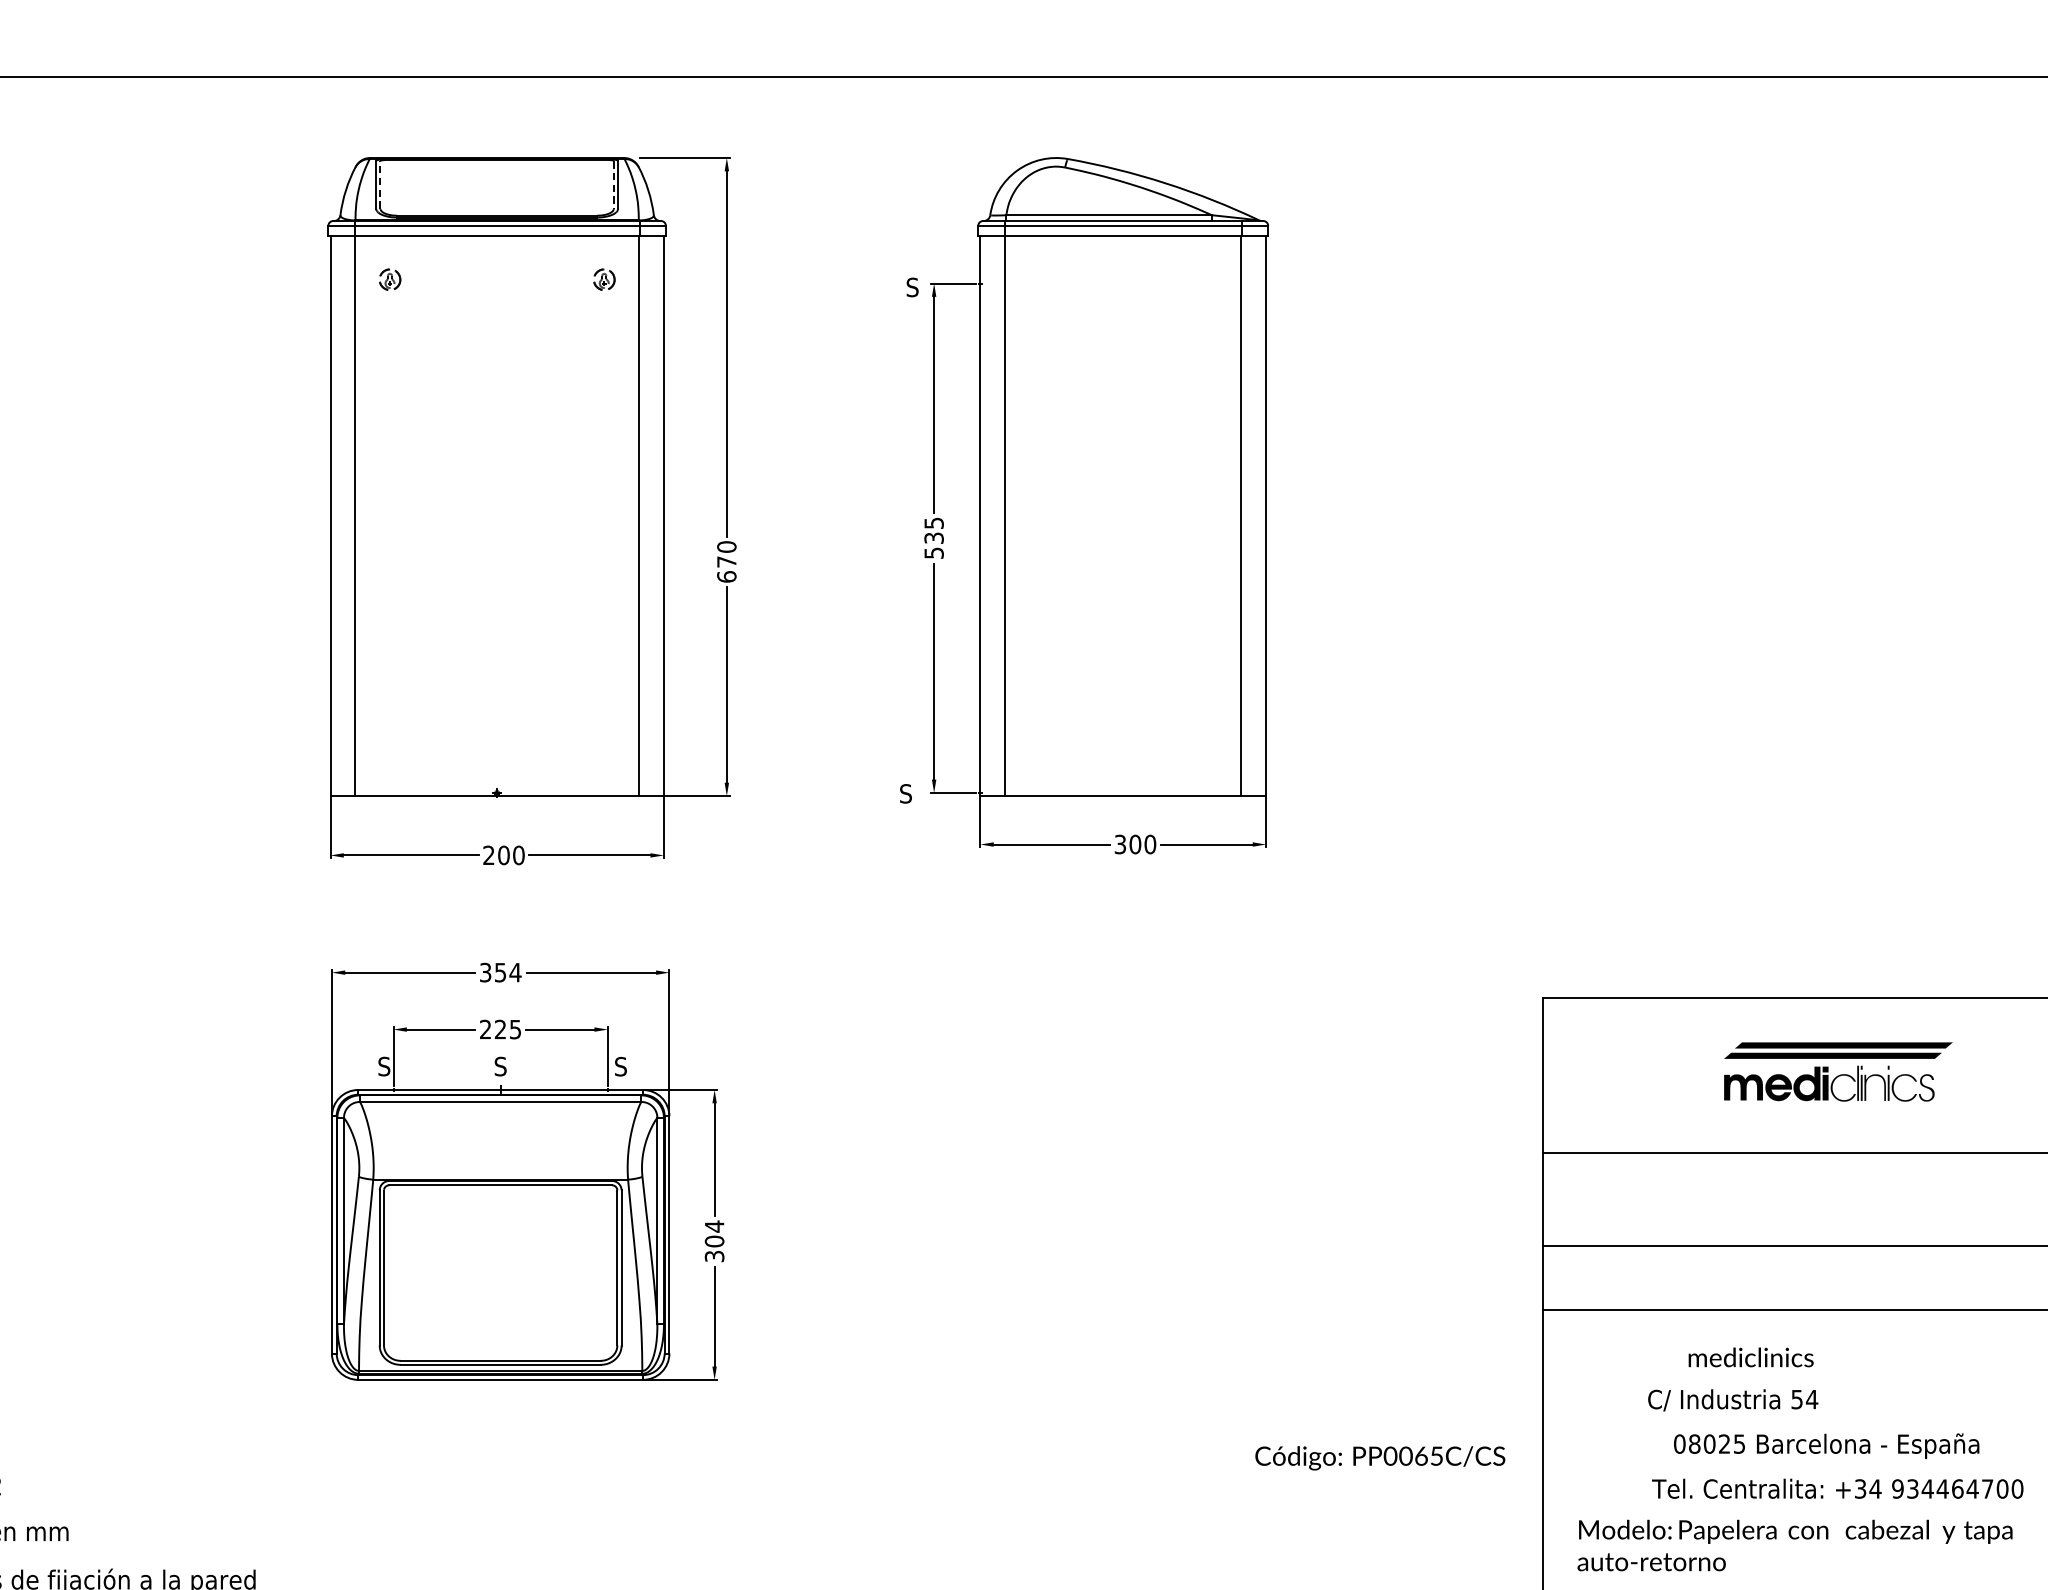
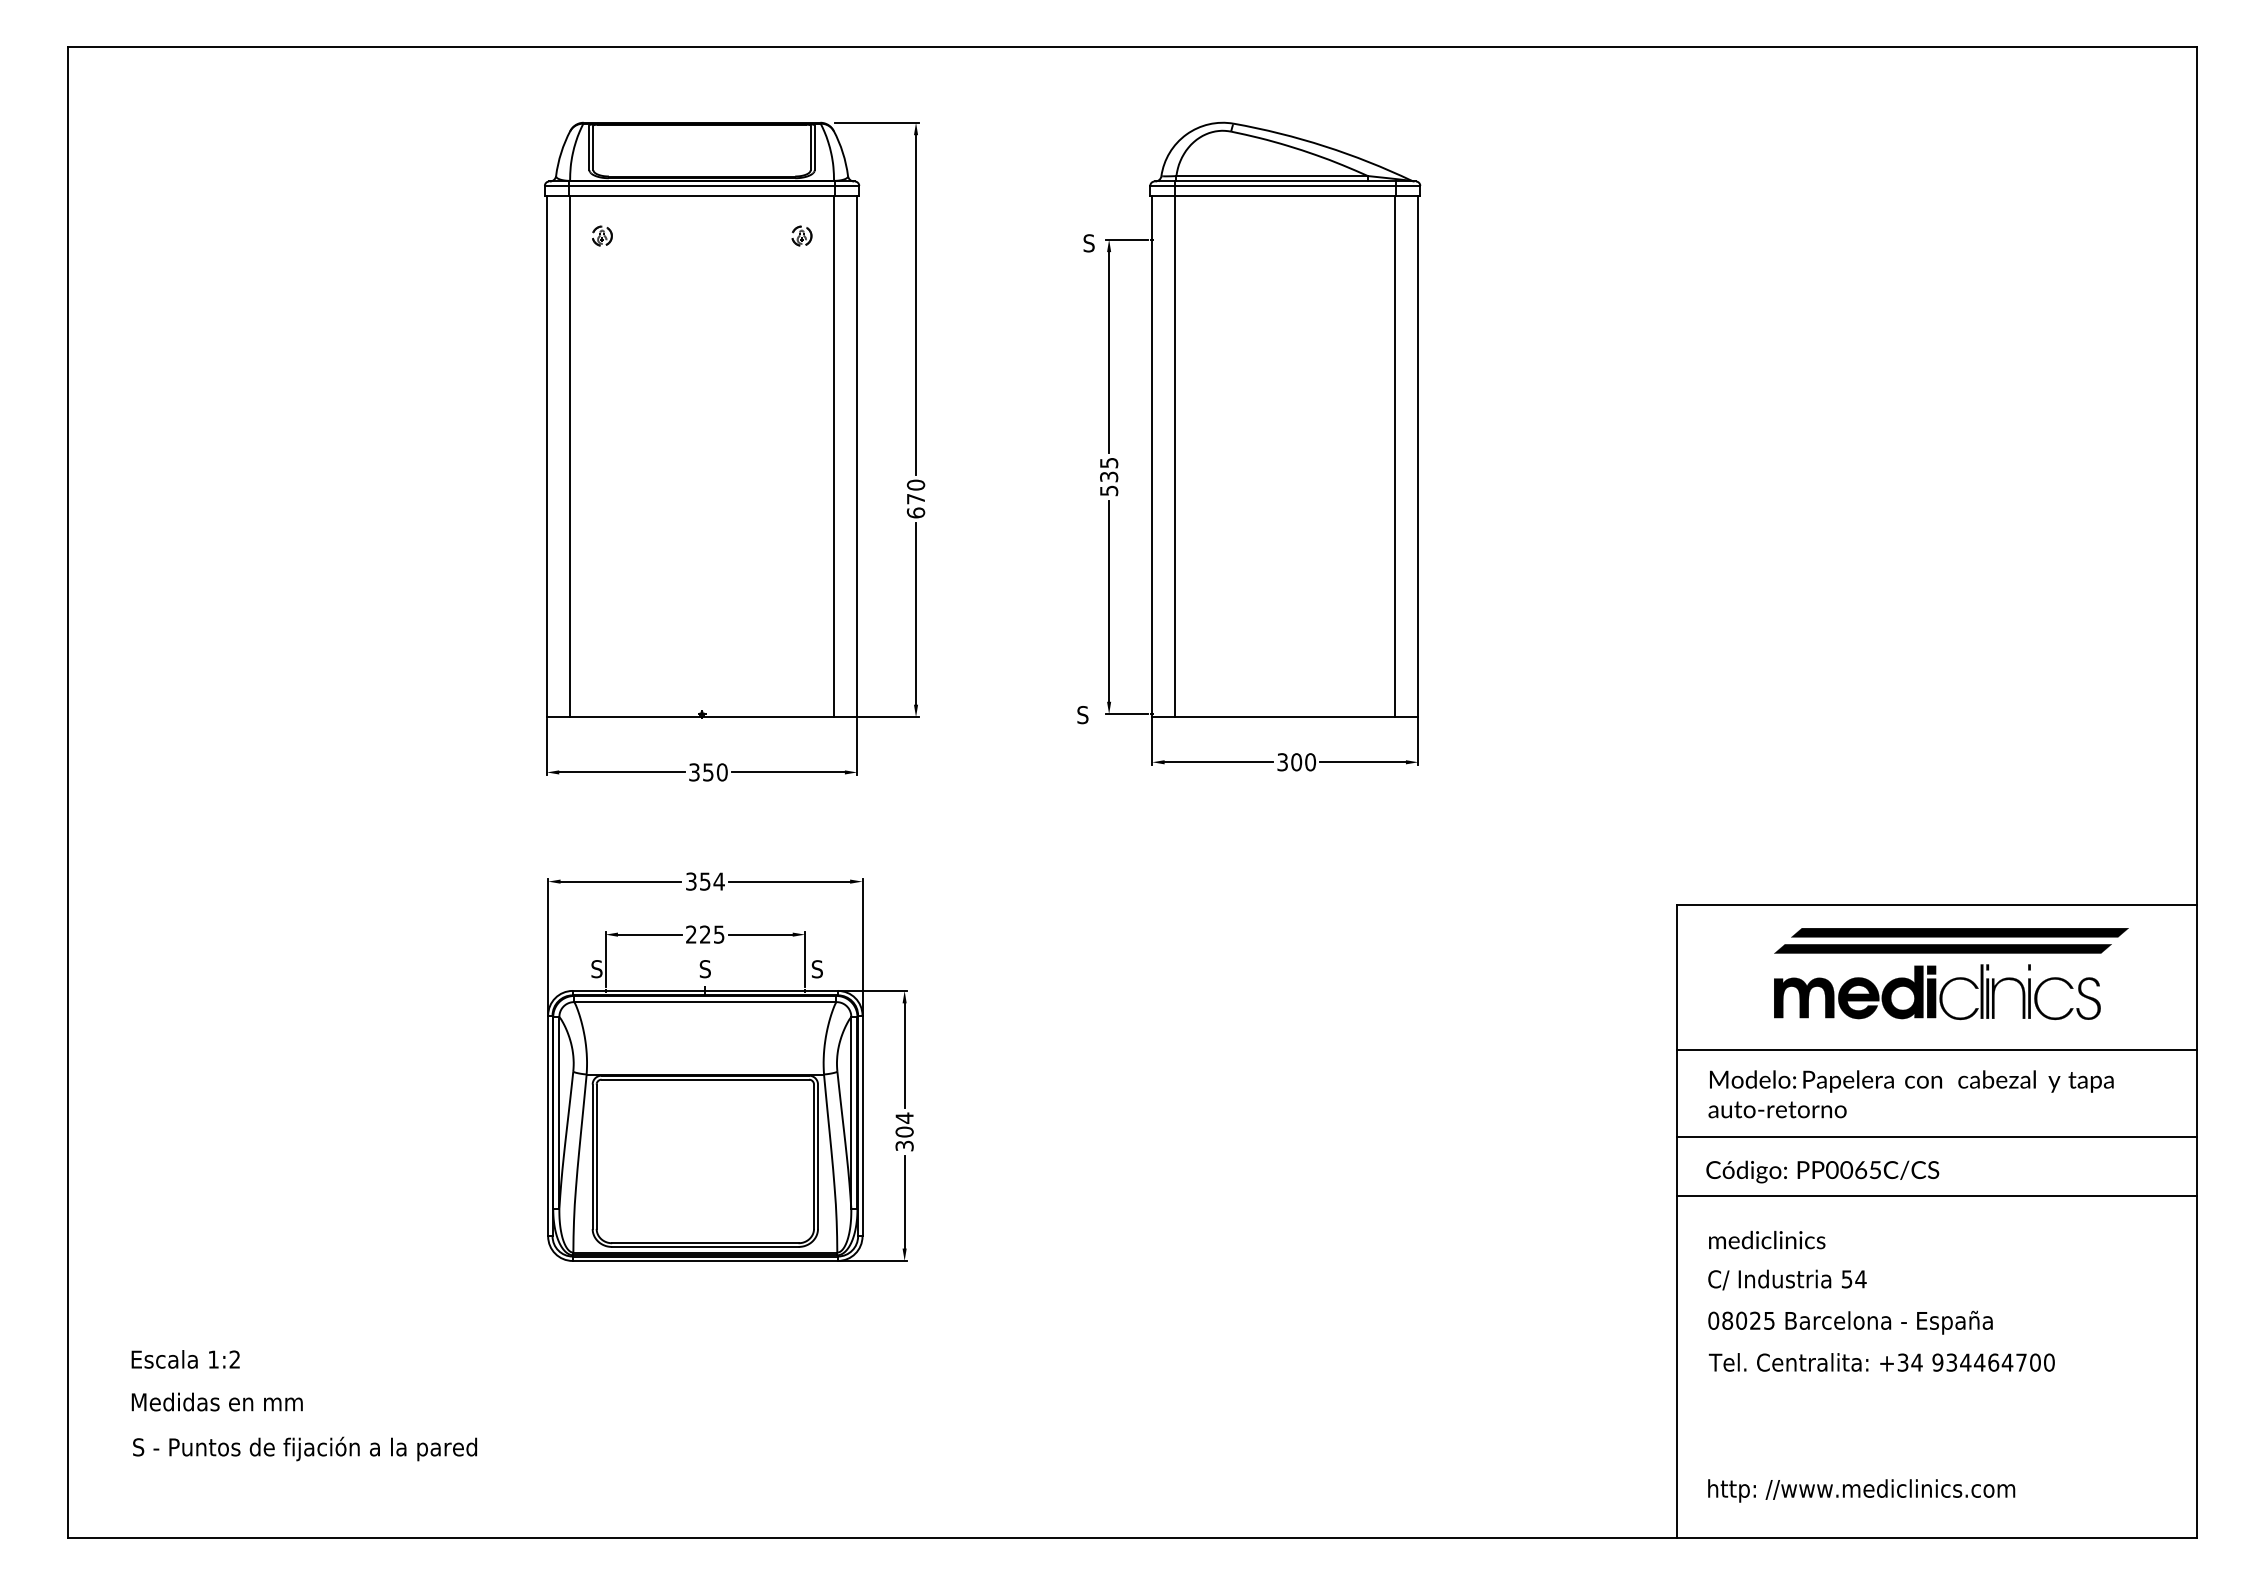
line: (380, 184) -> (593, 147), dashed -> solid
line: (613, 185) -> (810, 148), dashed -> solid
text: (496, 855) -> (701, 772), 200 -> 350
part: (1838, 1072) -> (1951, 974), size x1.67
text: (1751, 1356) -> (1767, 1239), moved
text: (1733, 1399) -> (1787, 1279), moved
text: (1826, 1445) -> (1850, 1322), moved
text: (1380, 1457) -> (1822, 1171), moved
text: (1837, 1488) -> (1881, 1362), moved
text: (1794, 1545) -> (1910, 1094), moved

